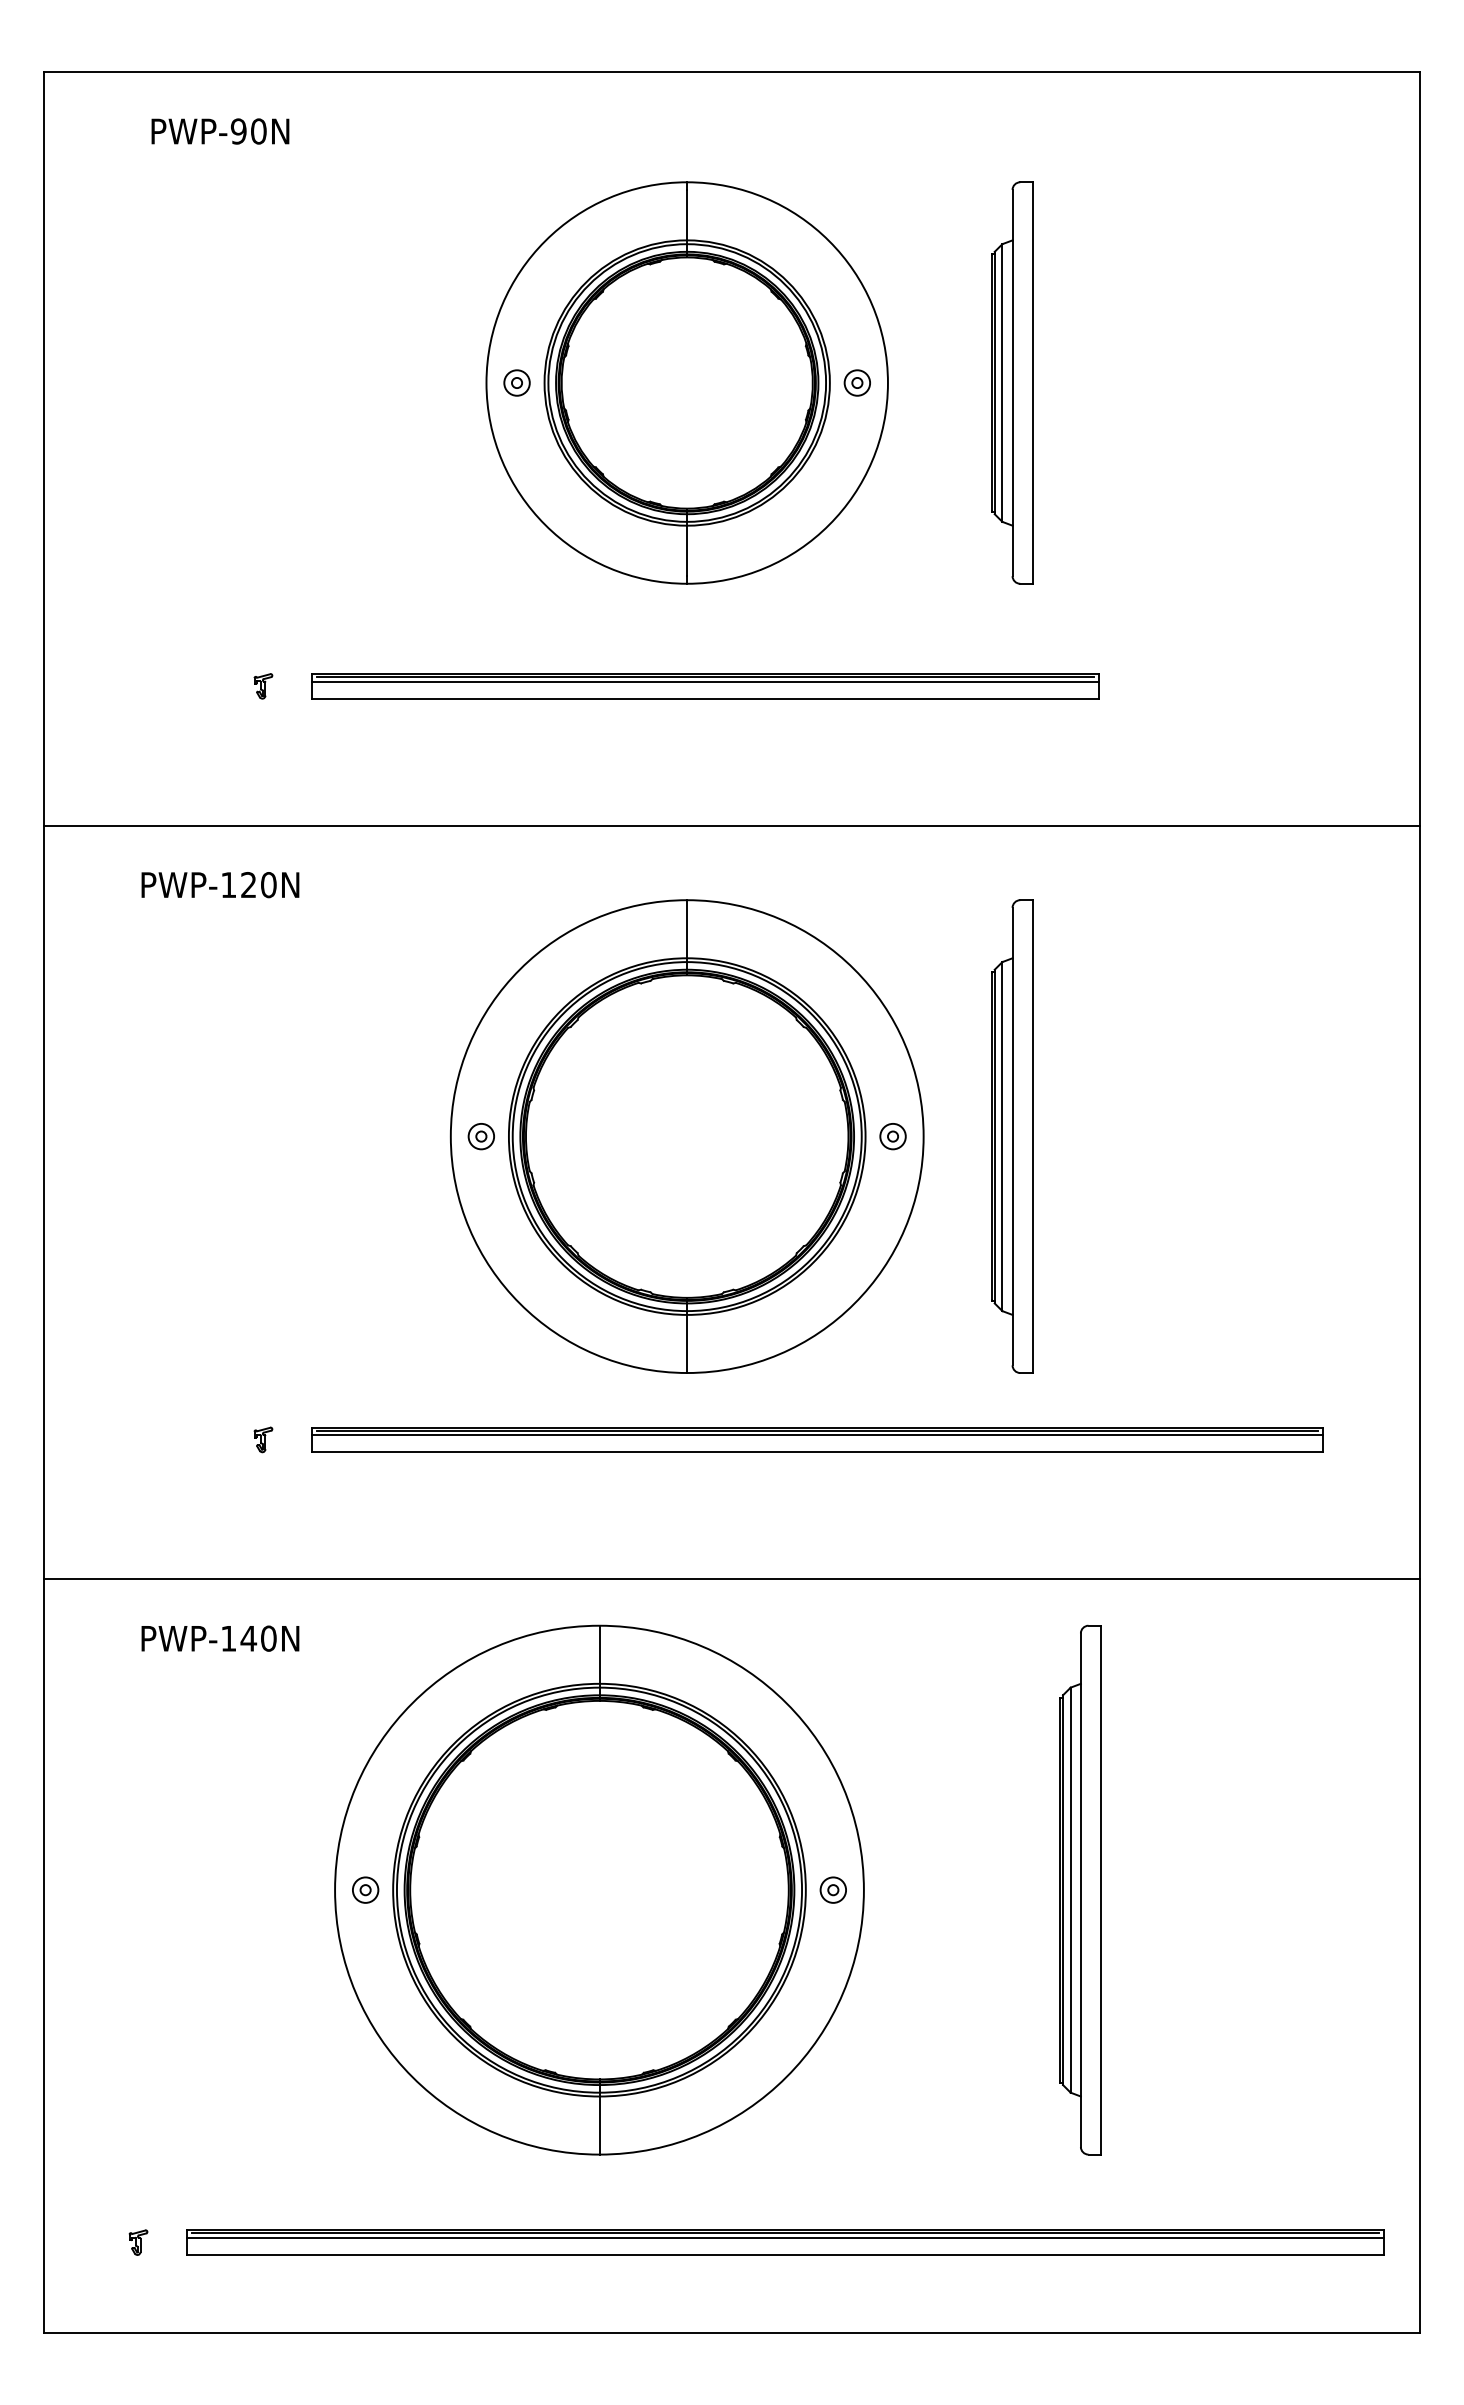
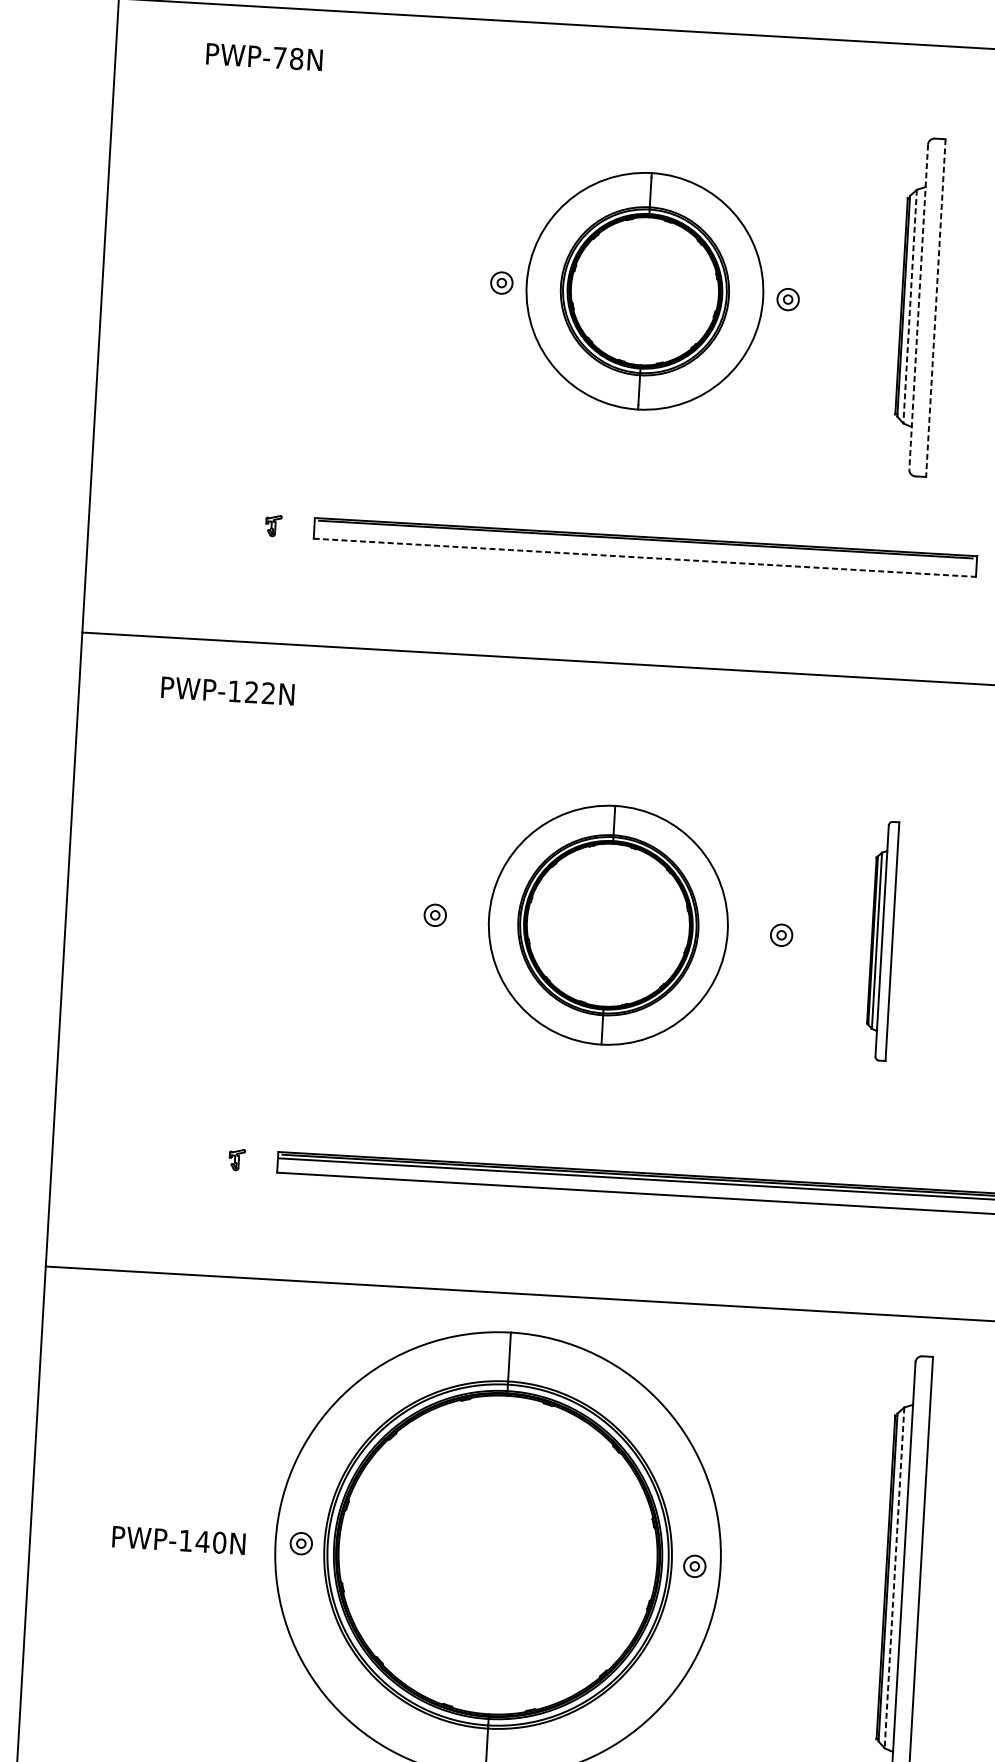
text: (248, 131) -> (288, 58), PWP-90N -> PWP-78N
part: (686, 382) -> (644, 290), size x0.7
line: (1002, 383) -> (910, 307), solid -> dashed
line: (1012, 383) -> (918, 307), solid -> dashed
line: (1032, 383) -> (935, 308), solid -> dashed
line: (704, 681) -> (645, 543), removed
line: (705, 698) -> (645, 557), solid -> dashed
text: (268, 885) -> (268, 693), PWP-120N -> PWP-122N
part: (686, 1136) -> (607, 925), size x0.6
part: (1012, 1136) -> (882, 941), size x0.6
text: (220, 1638) -> (179, 1540), moved
line: (1070, 1890) -> (894, 1578), solid -> dashed

